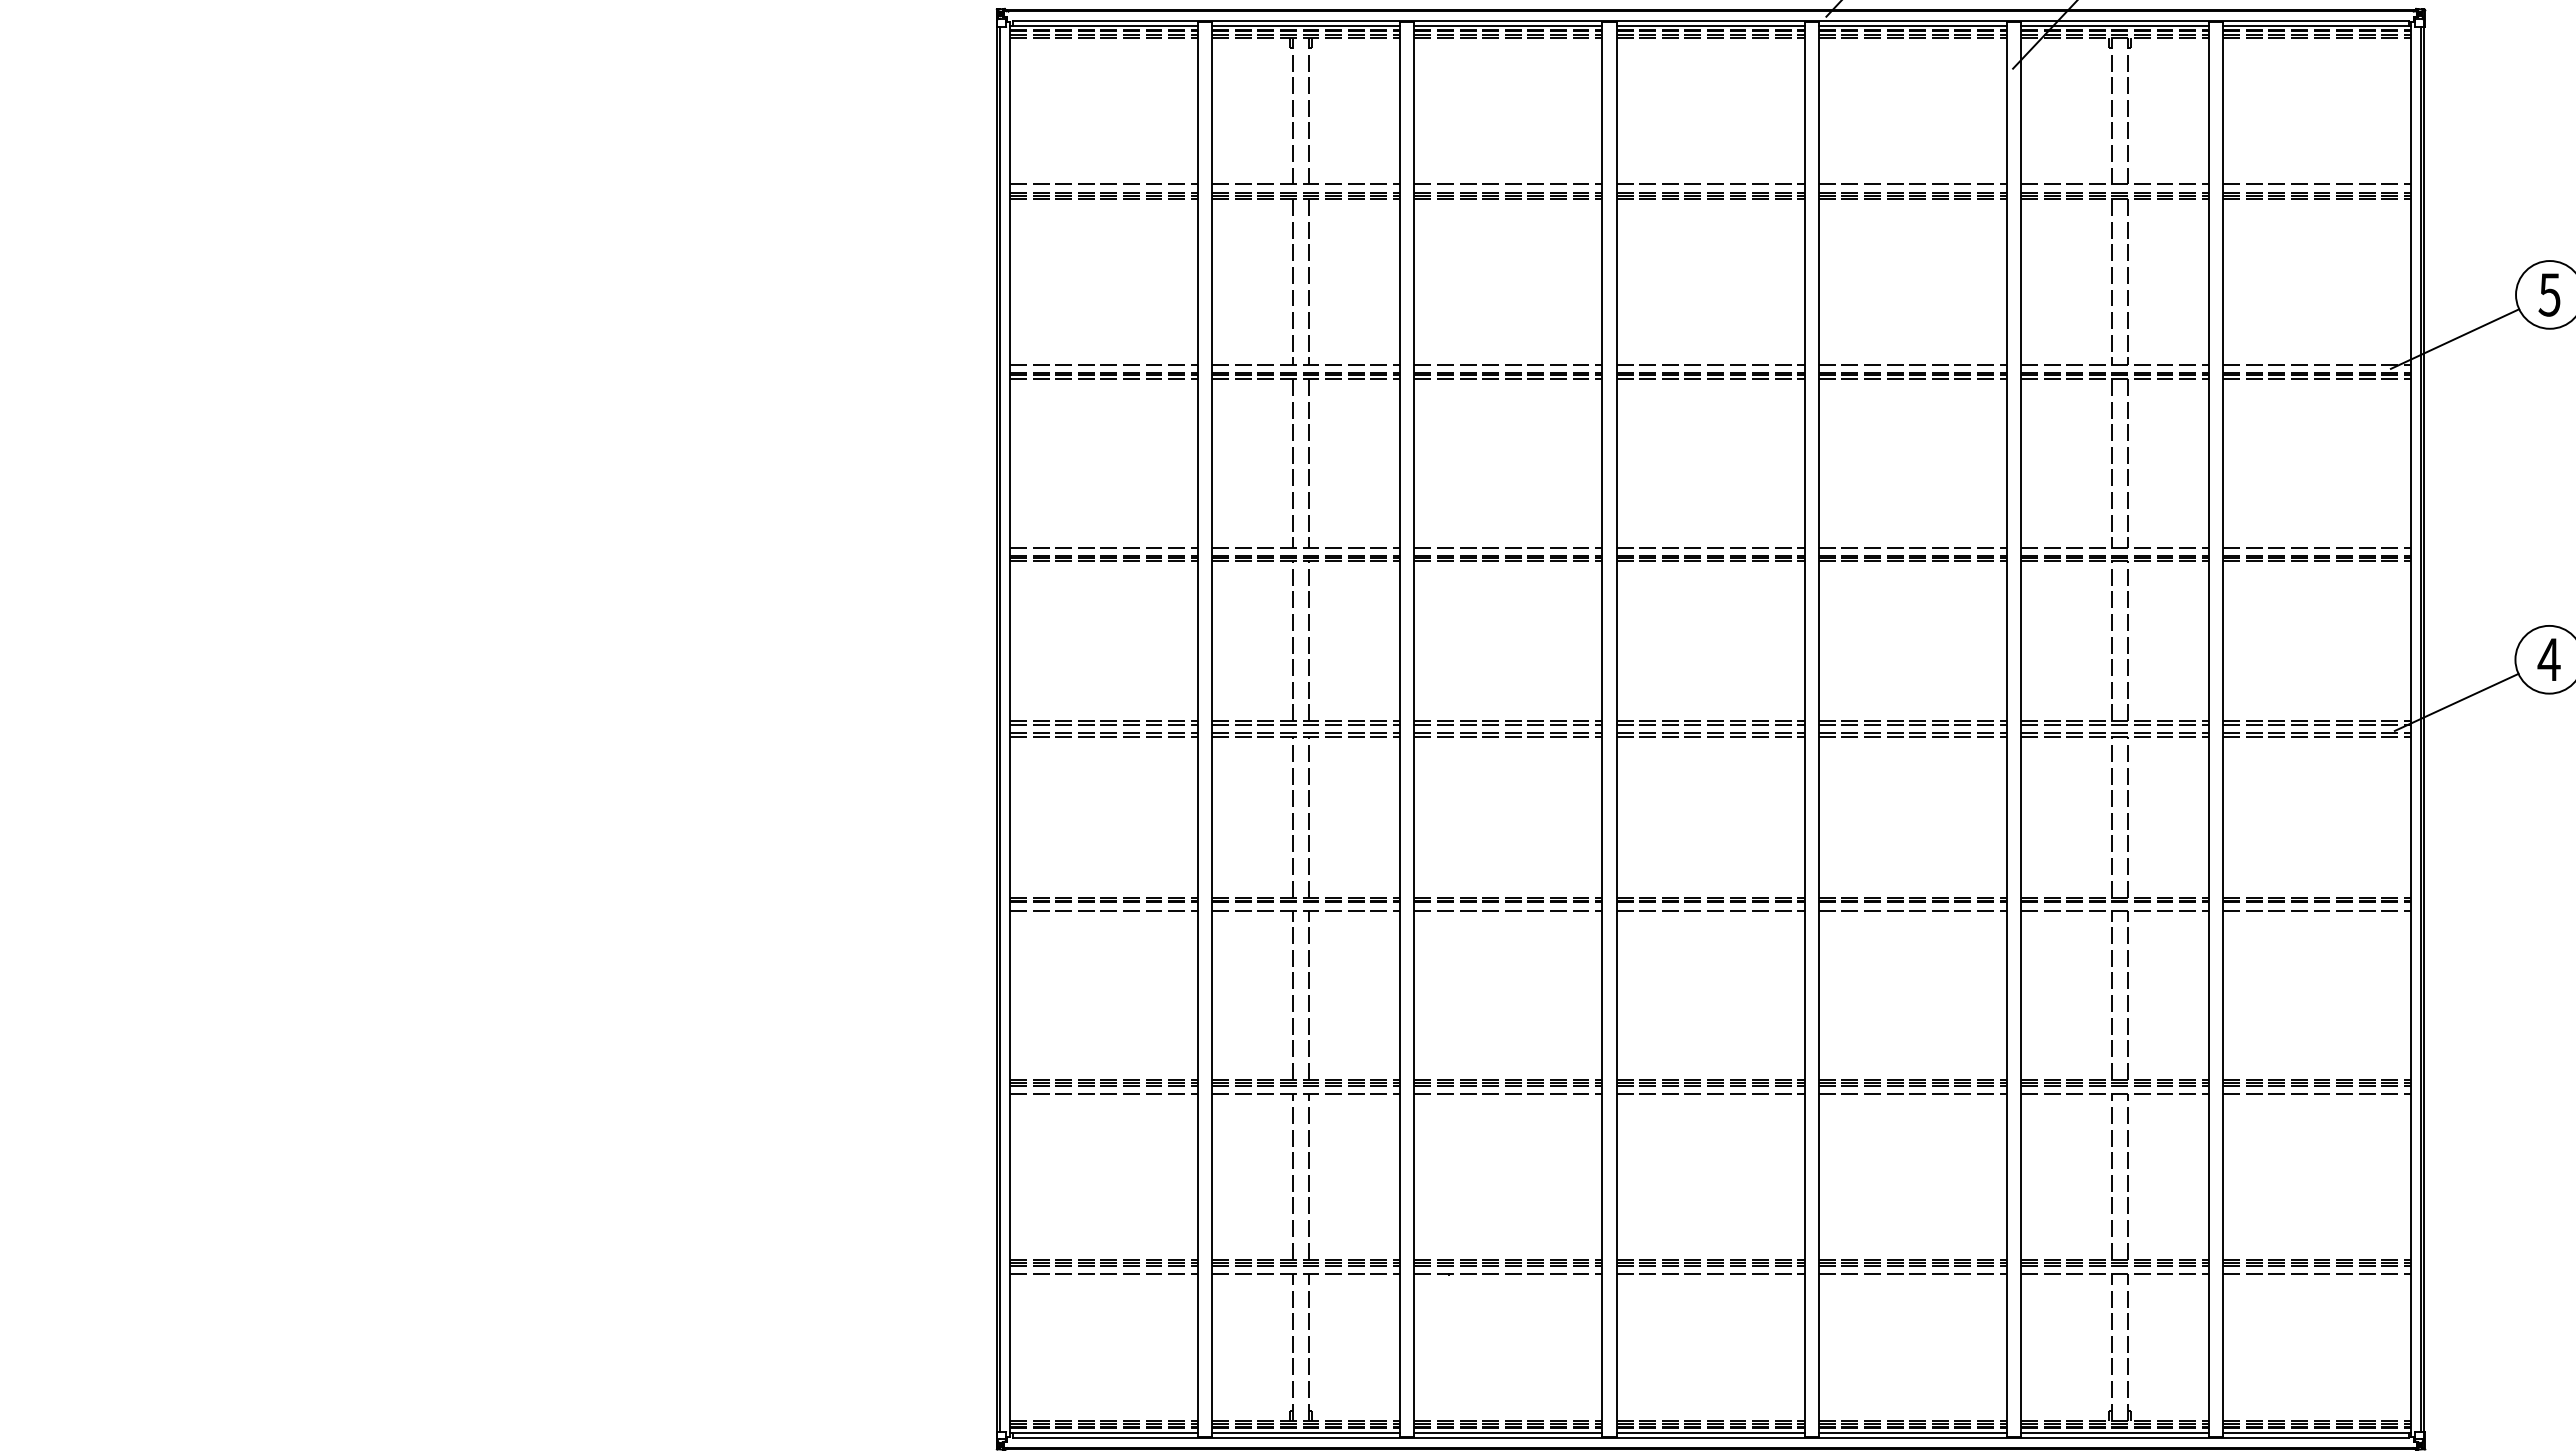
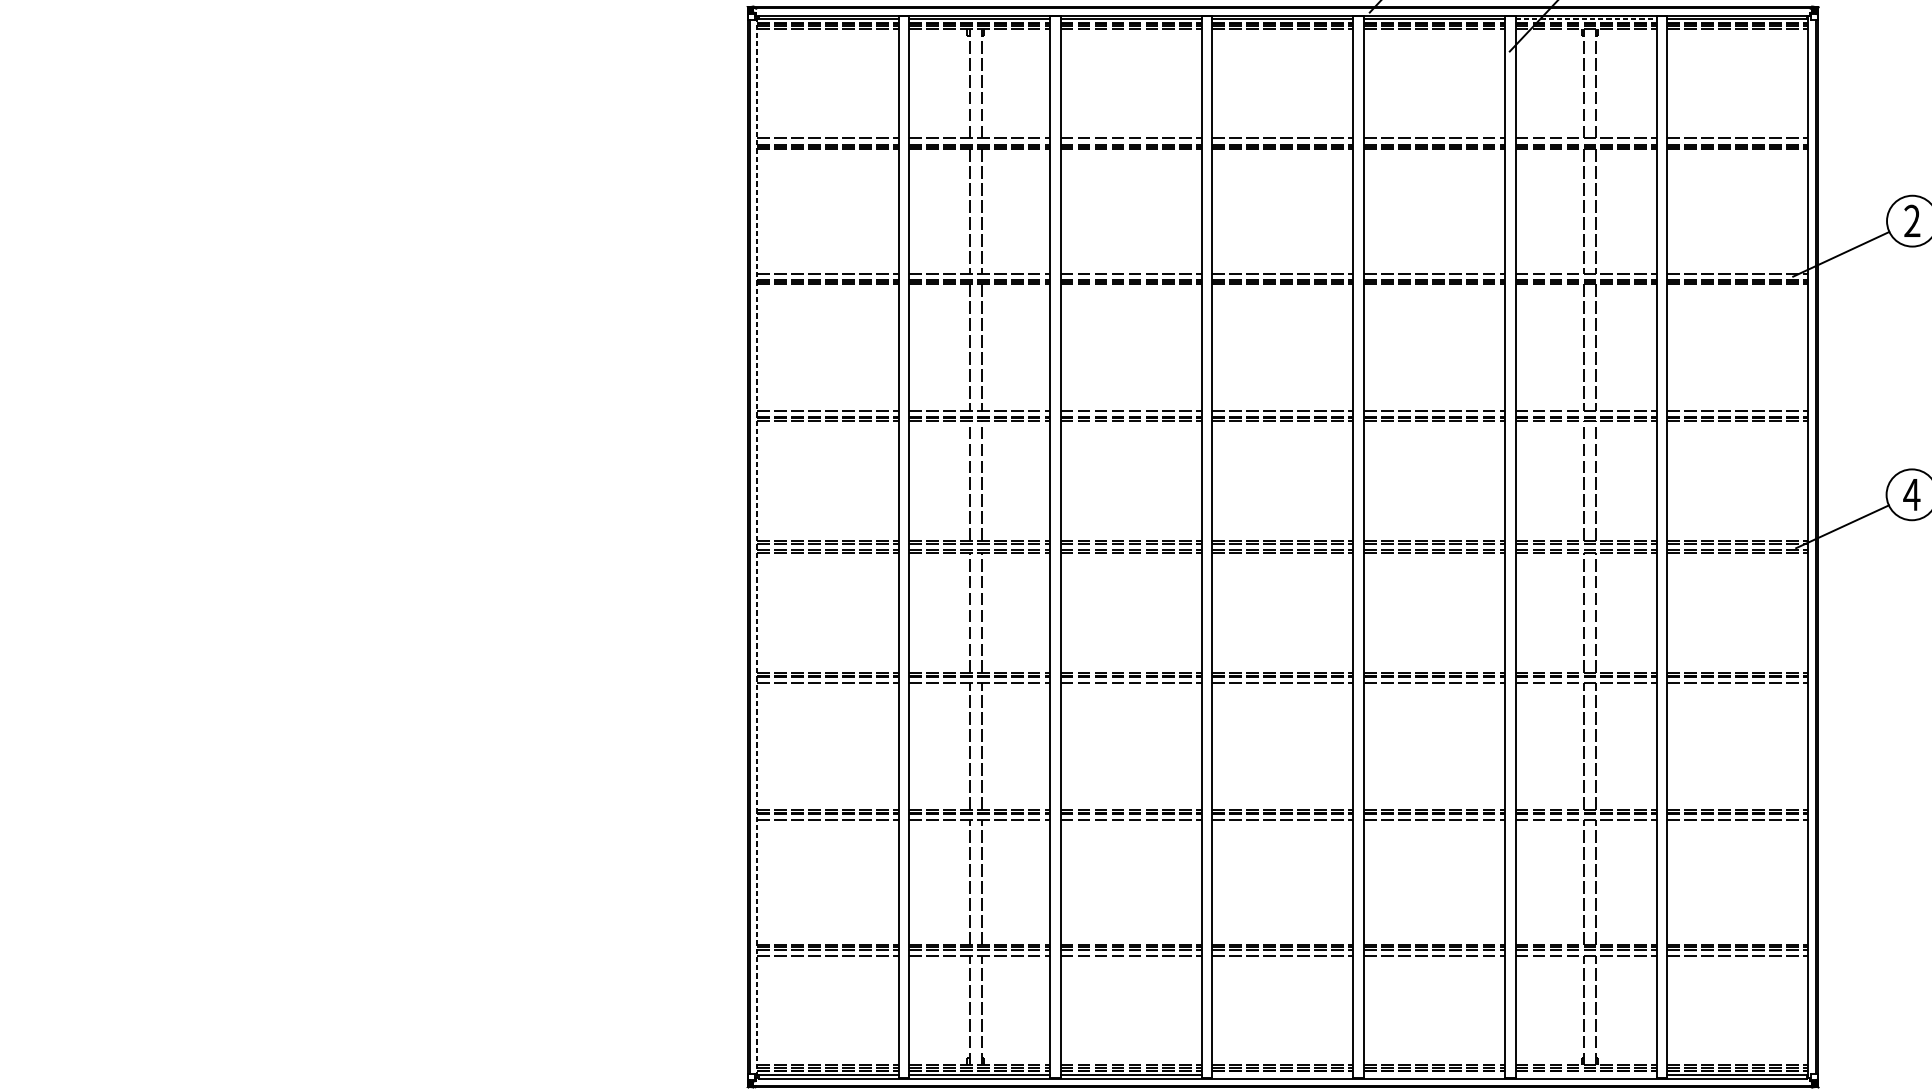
line: (2115, 25) -> (1586, 19), solid -> dashed
text: (2549, 294) -> (1912, 220), 5 -> 2
line: (1009, 729) -> (757, 547), solid -> dashed
line: (1710, 1432) -> (1282, 1074), removed
line: (1912, 1432) -> (1434, 1074), removed
line: (2114, 1432) -> (1585, 1074), removed

